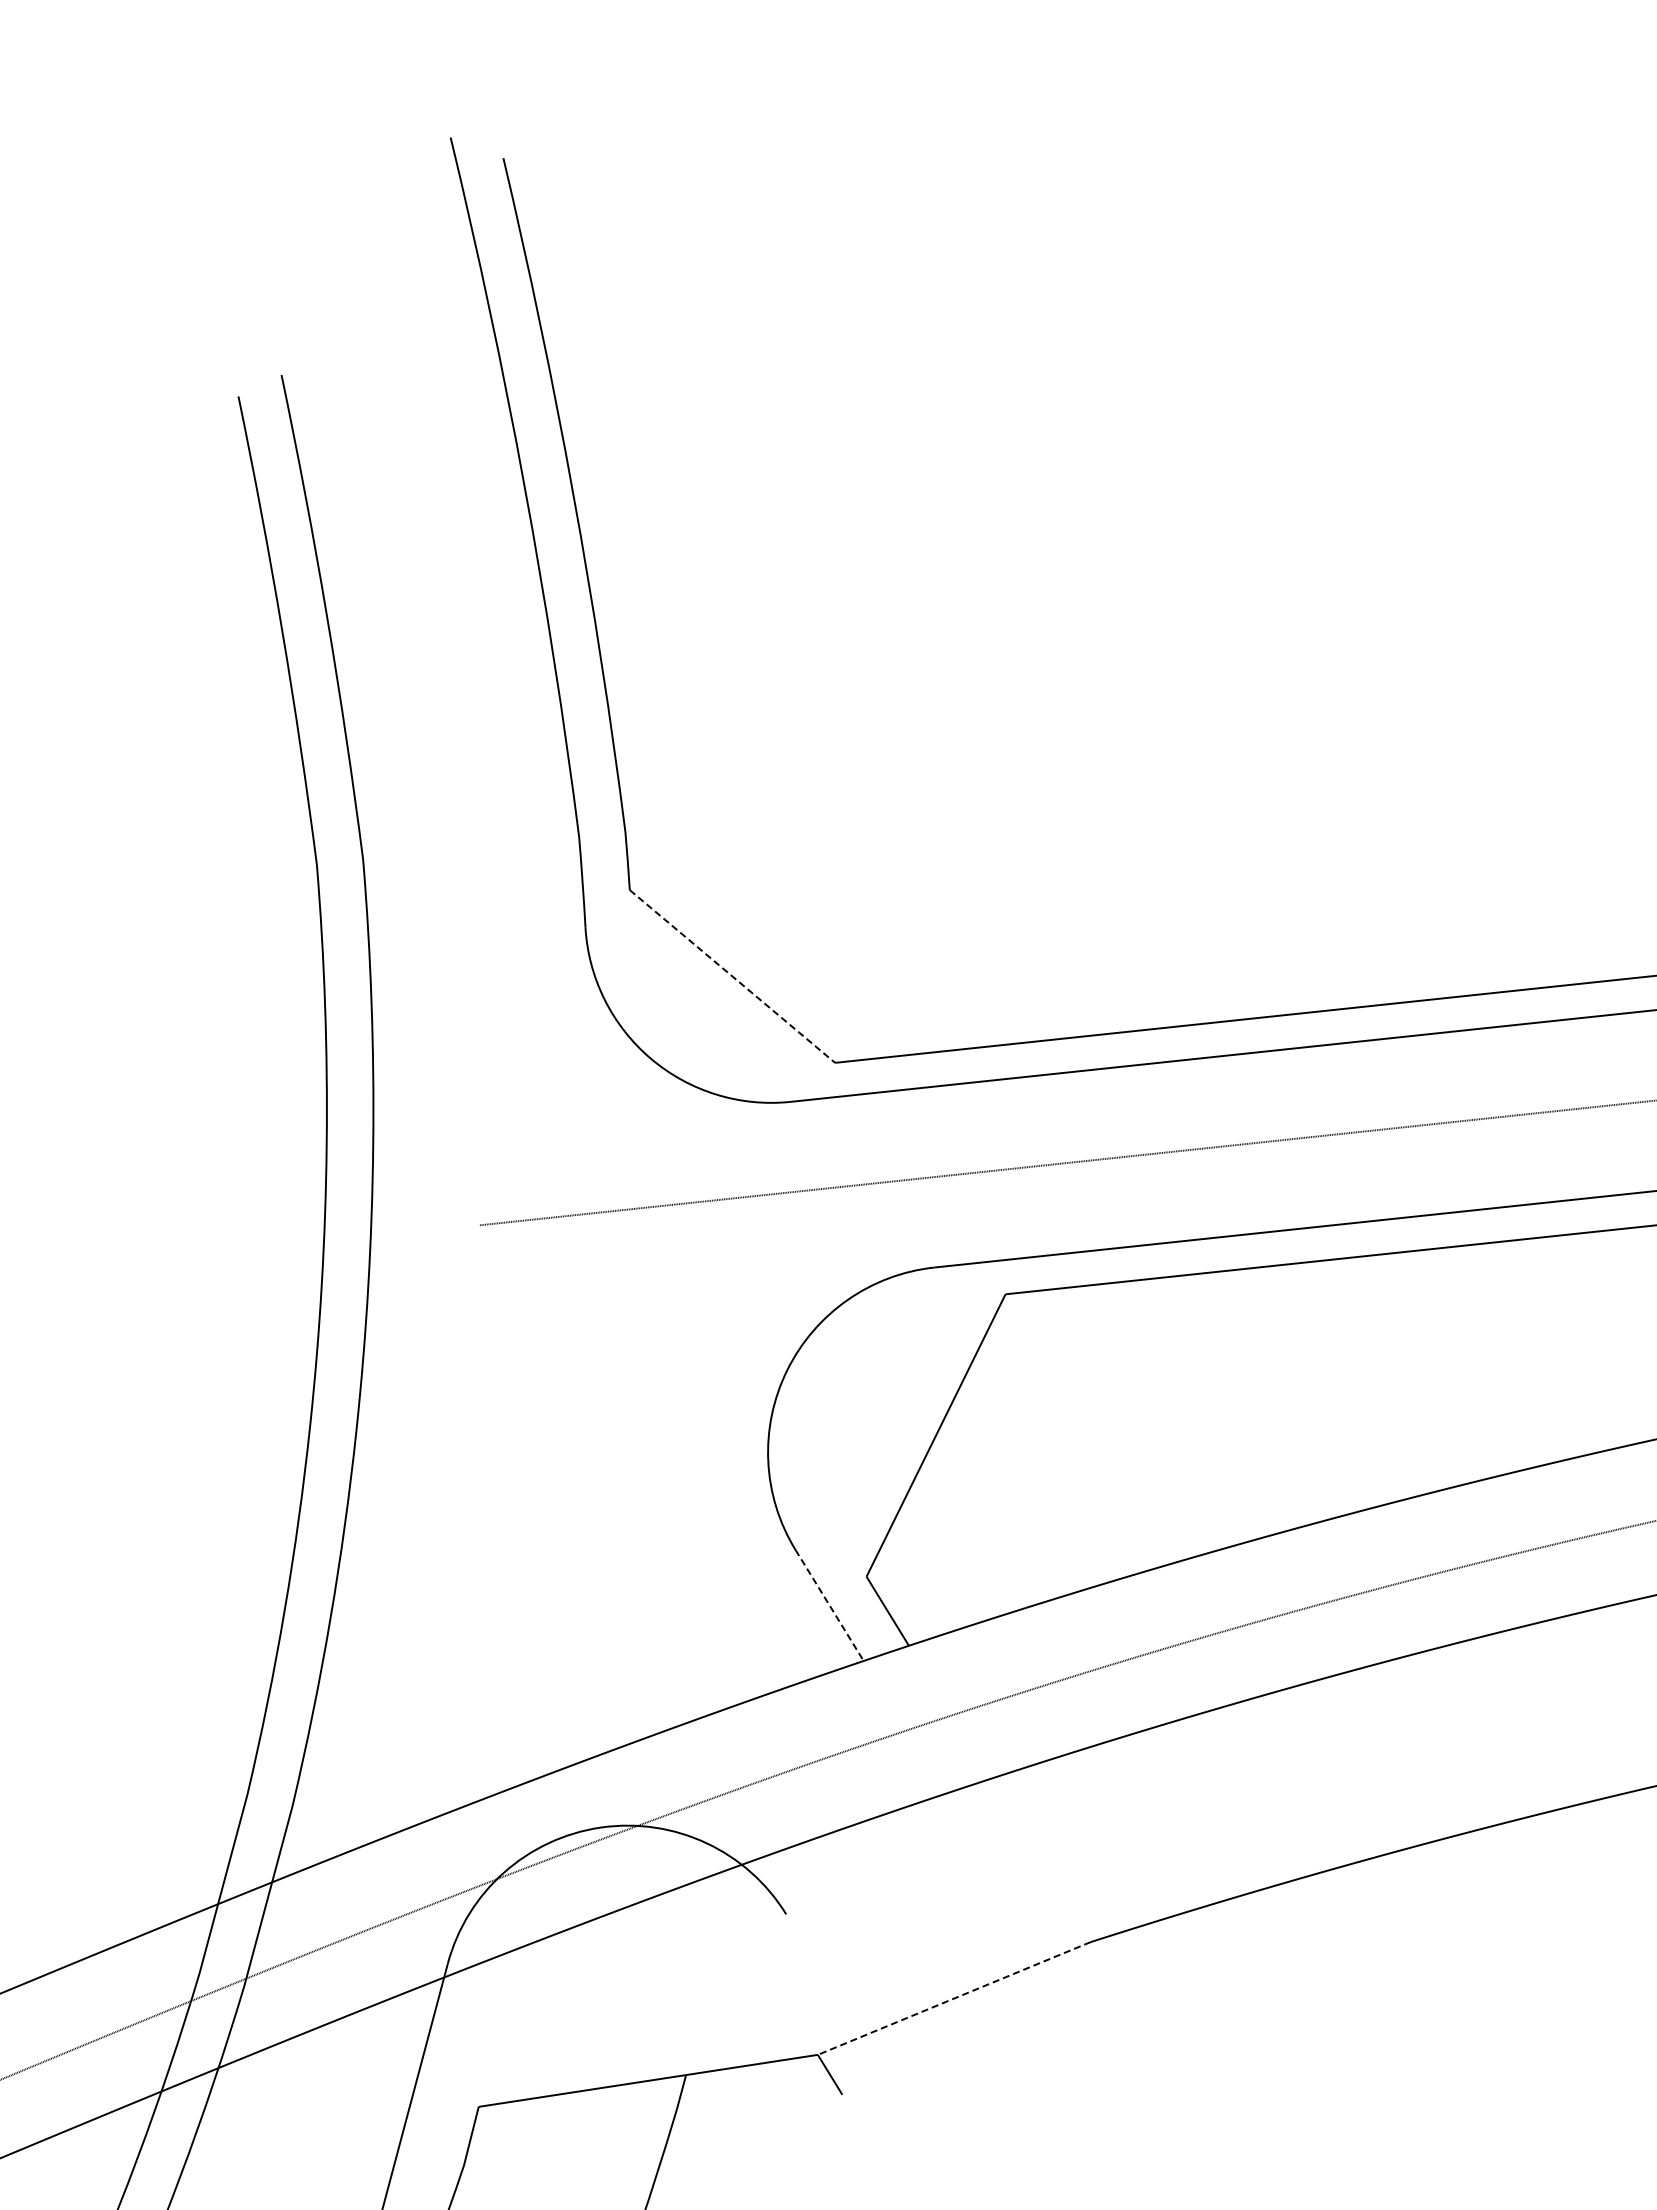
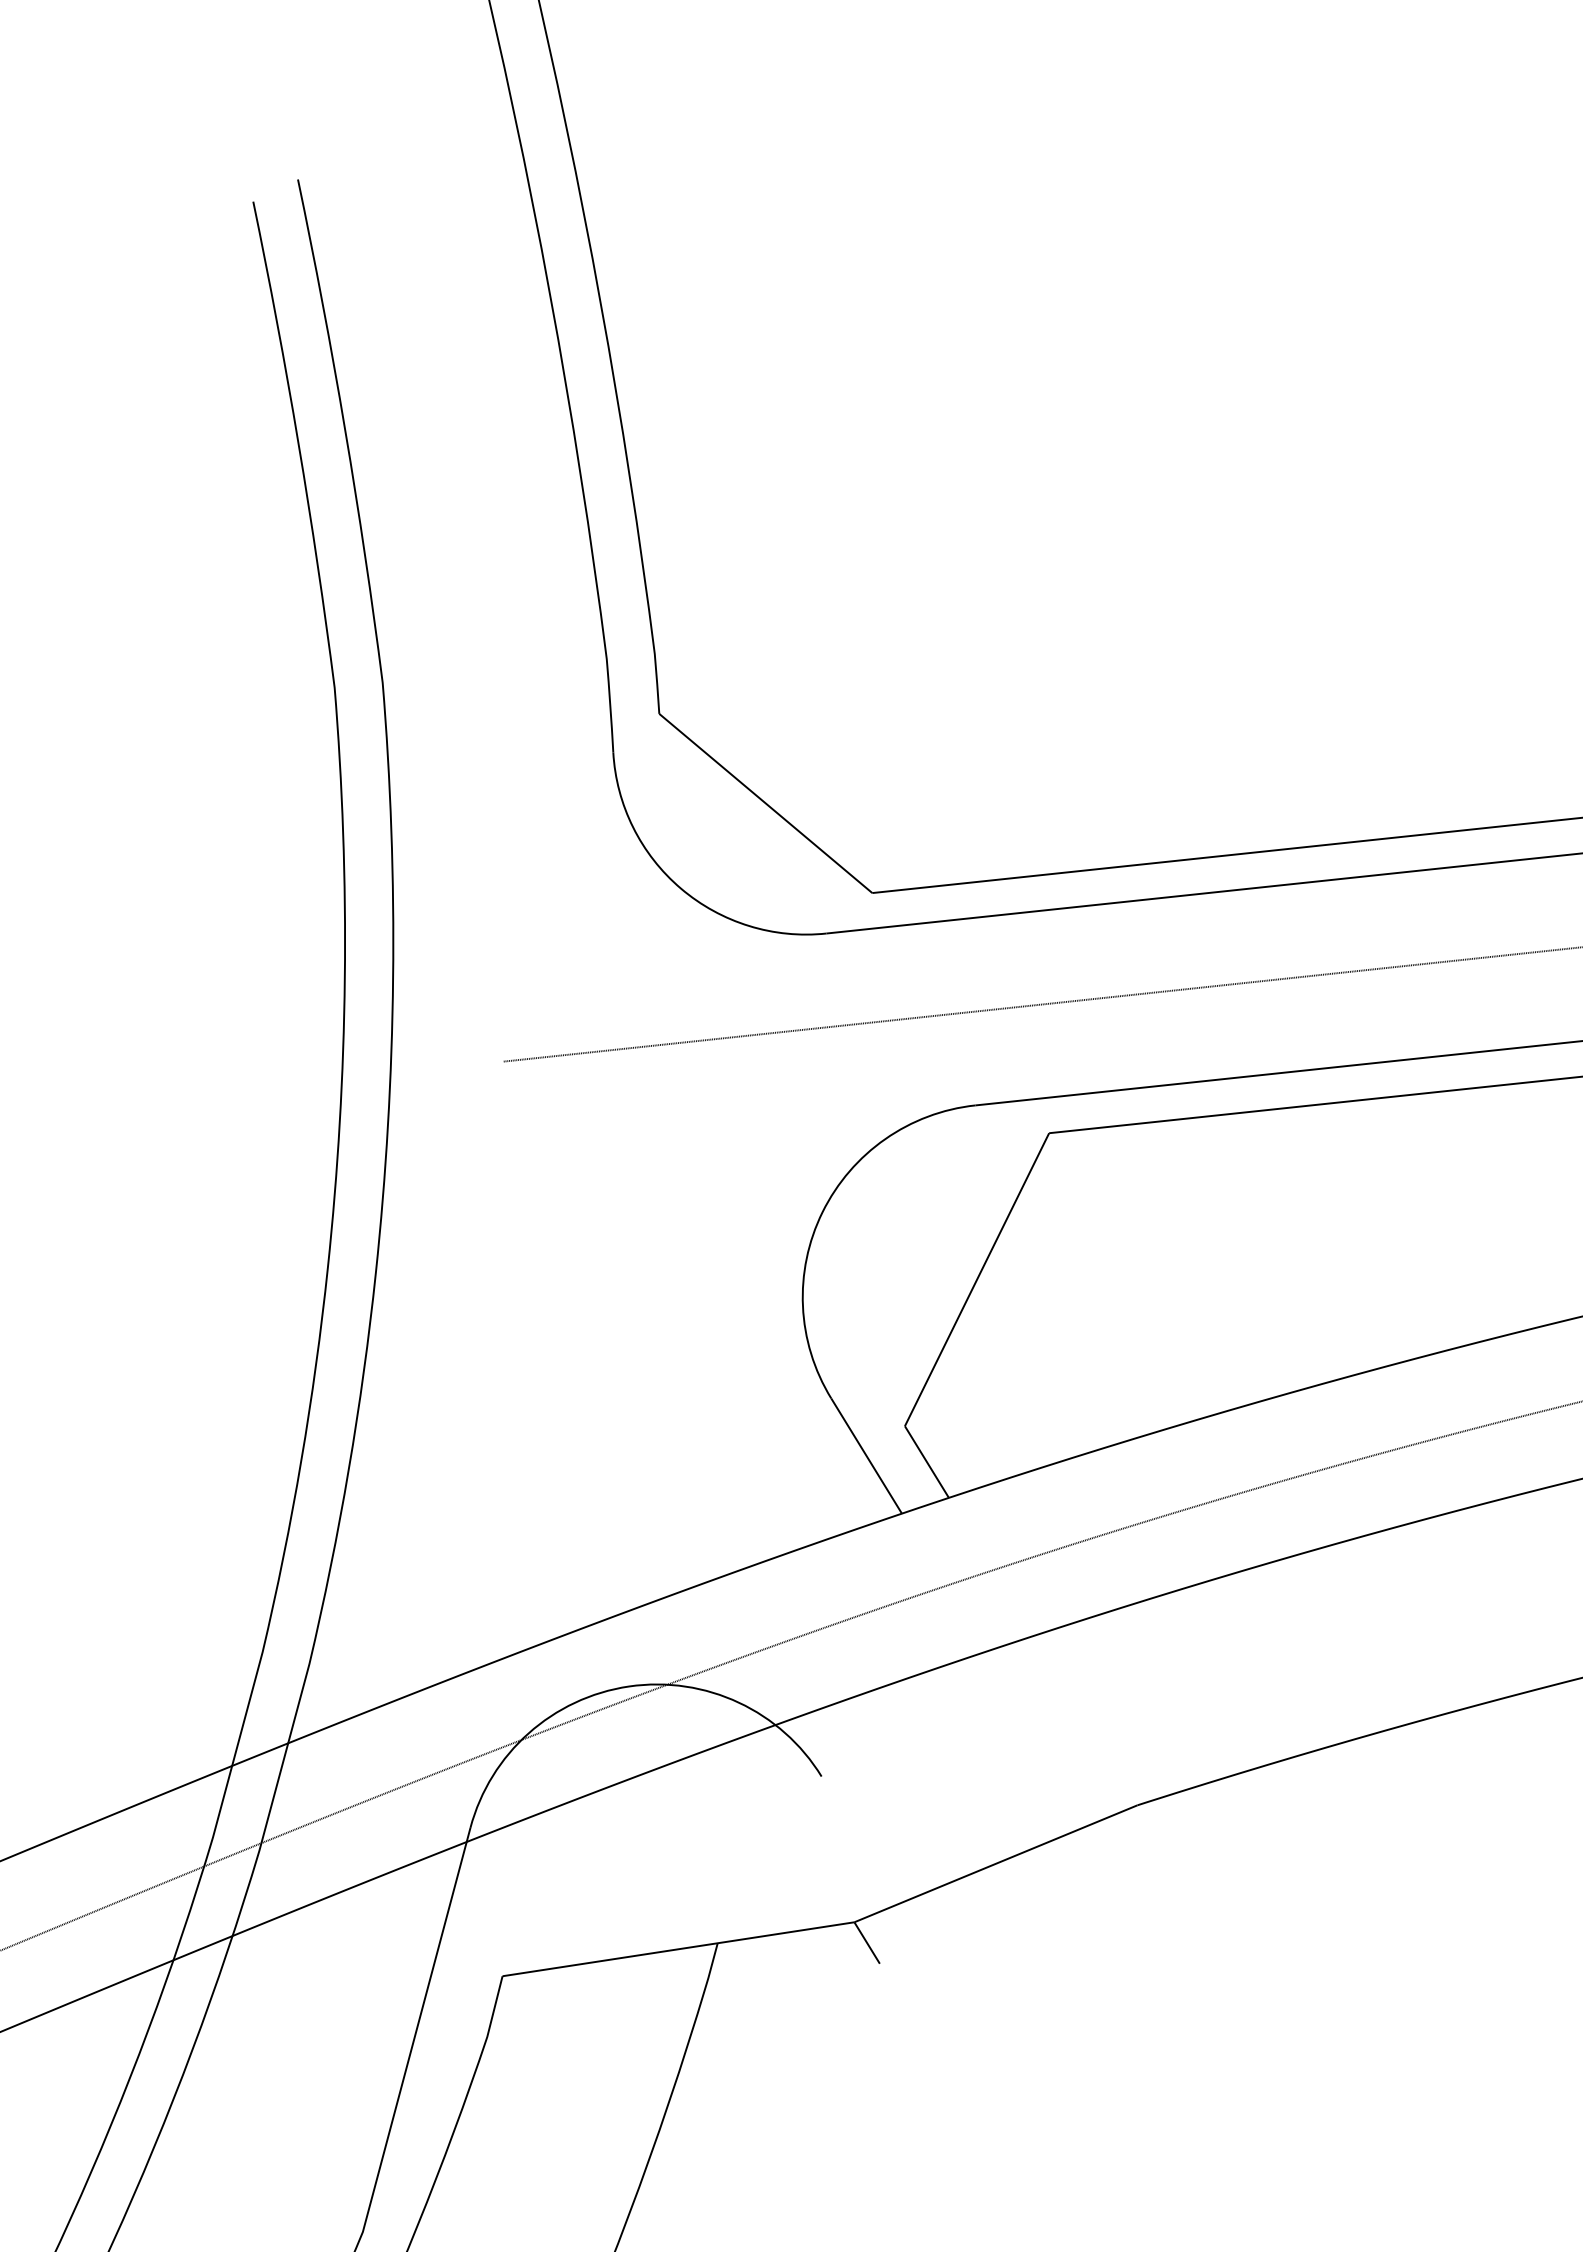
line: (732, 976) -> (765, 803), dashed -> solid
line: (829, 1605) -> (866, 1456), dashed -> solid
line: (954, 1998) -> (996, 1863), dashed -> solid

